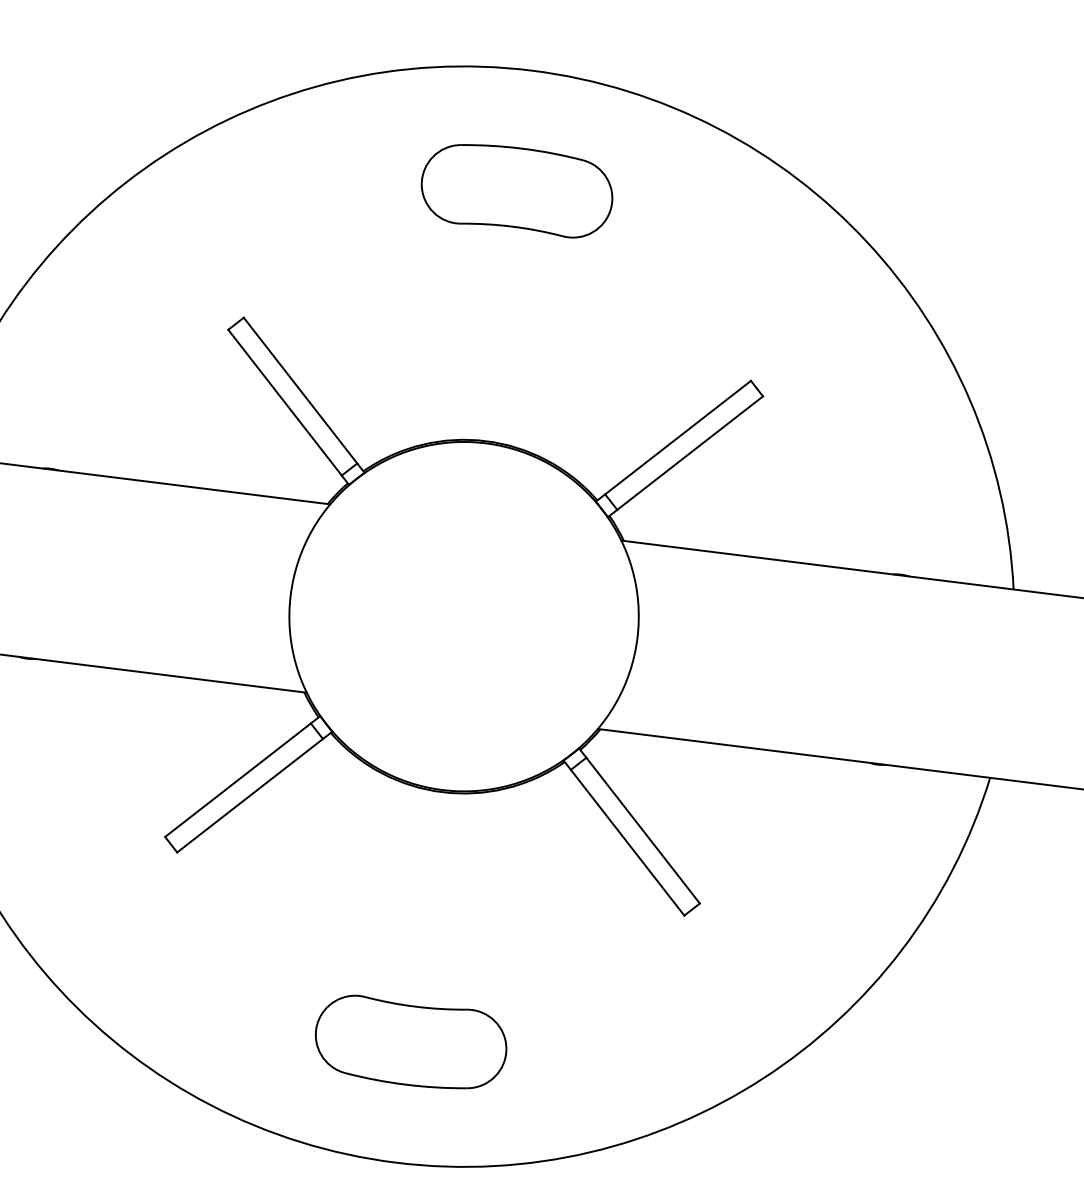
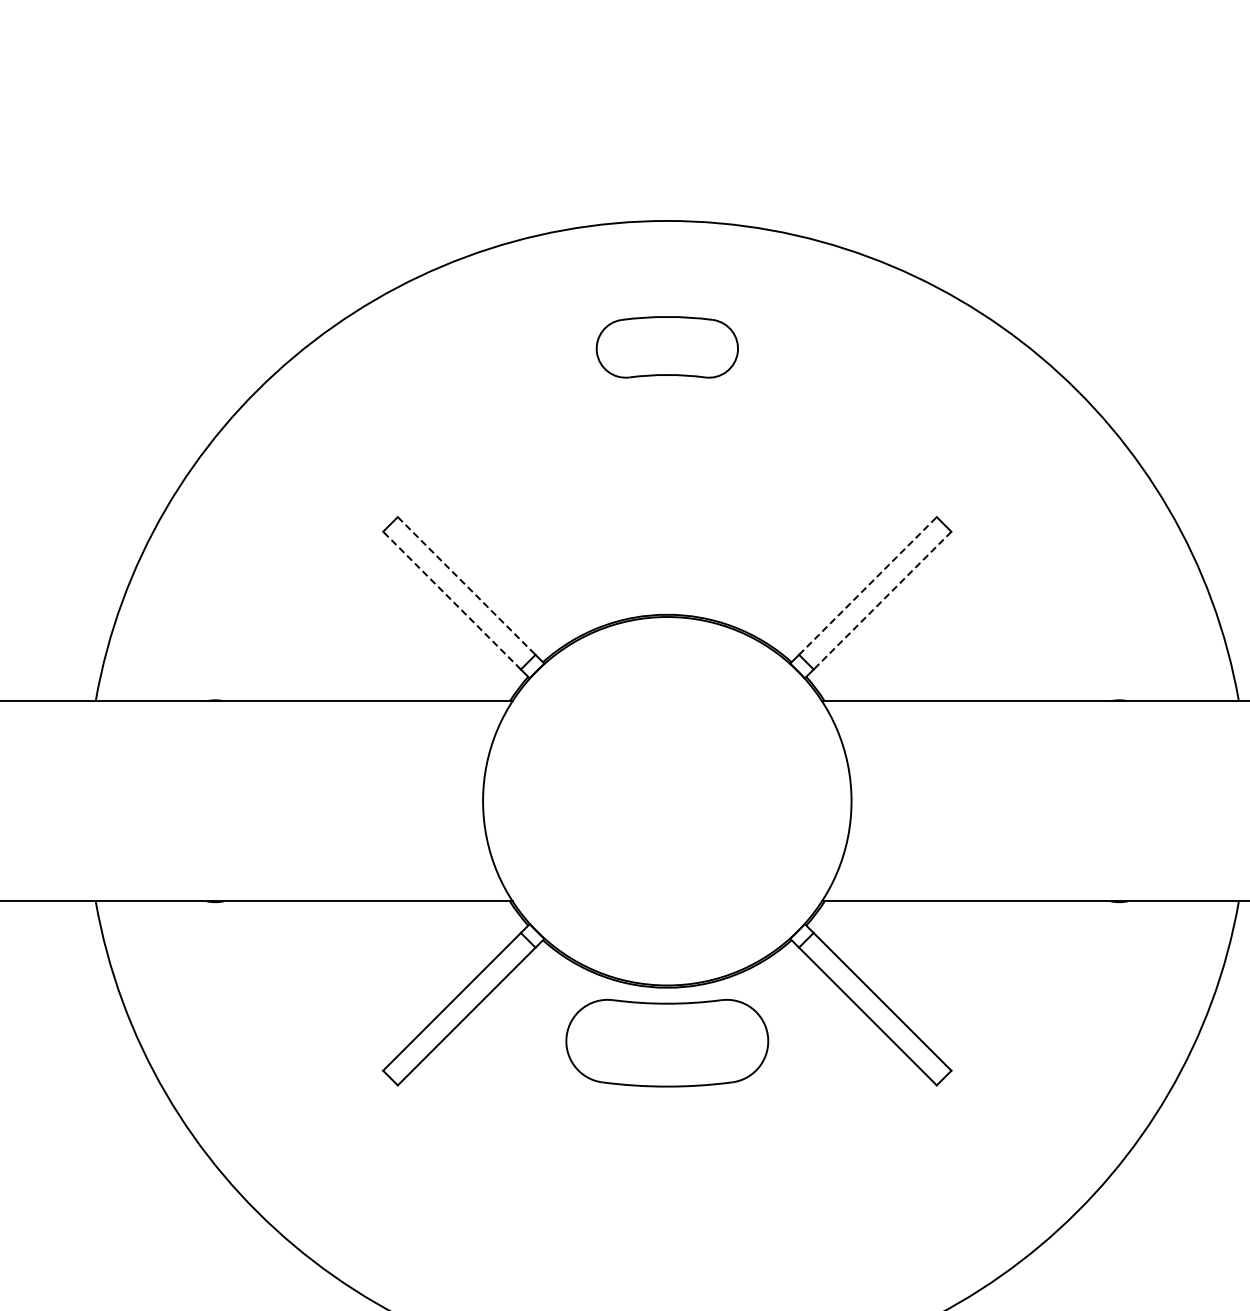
part: (517, 189) -> (667, 347), size x0.7
line: (301, 391) -> (467, 586), solid -> dashed
line: (284, 402) -> (451, 600), solid -> dashed
line: (678, 437) -> (868, 585), solid -> dashed
line: (690, 453) -> (882, 600), solid -> dashed
part: (411, 1043) -> (667, 1042), moved

